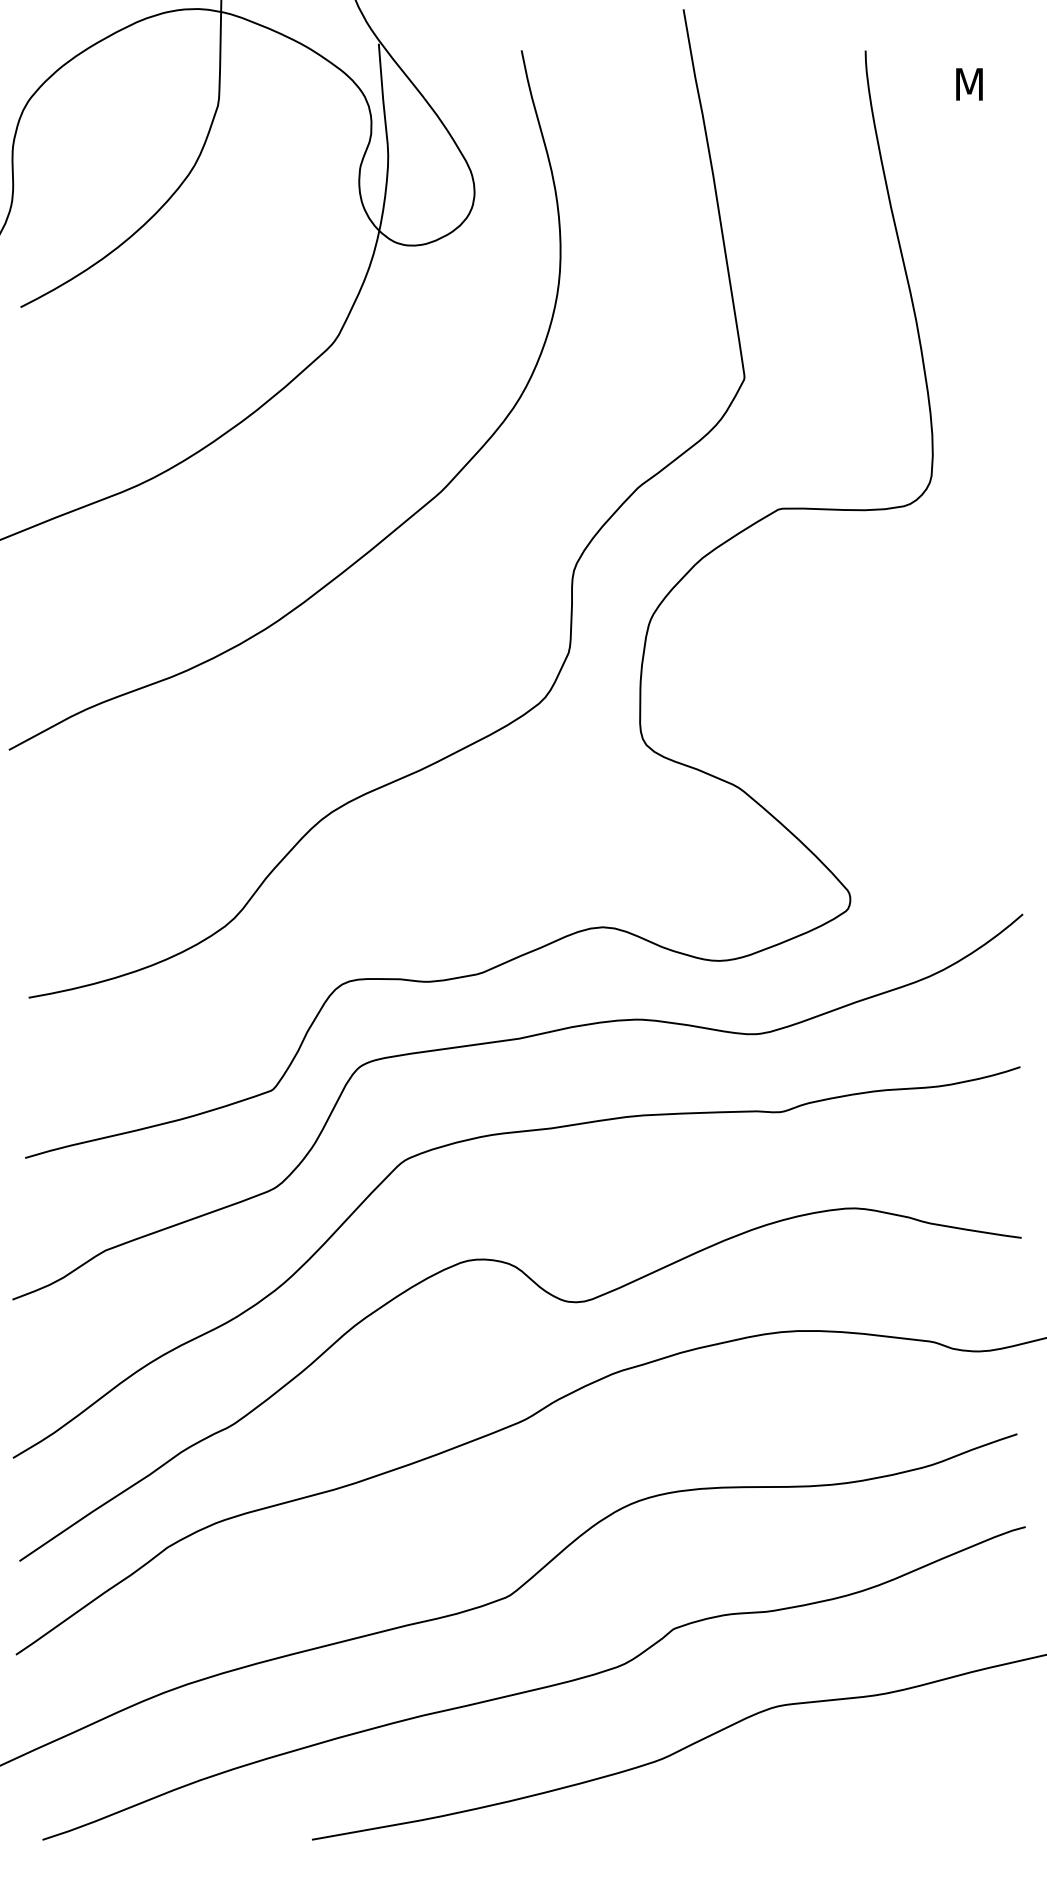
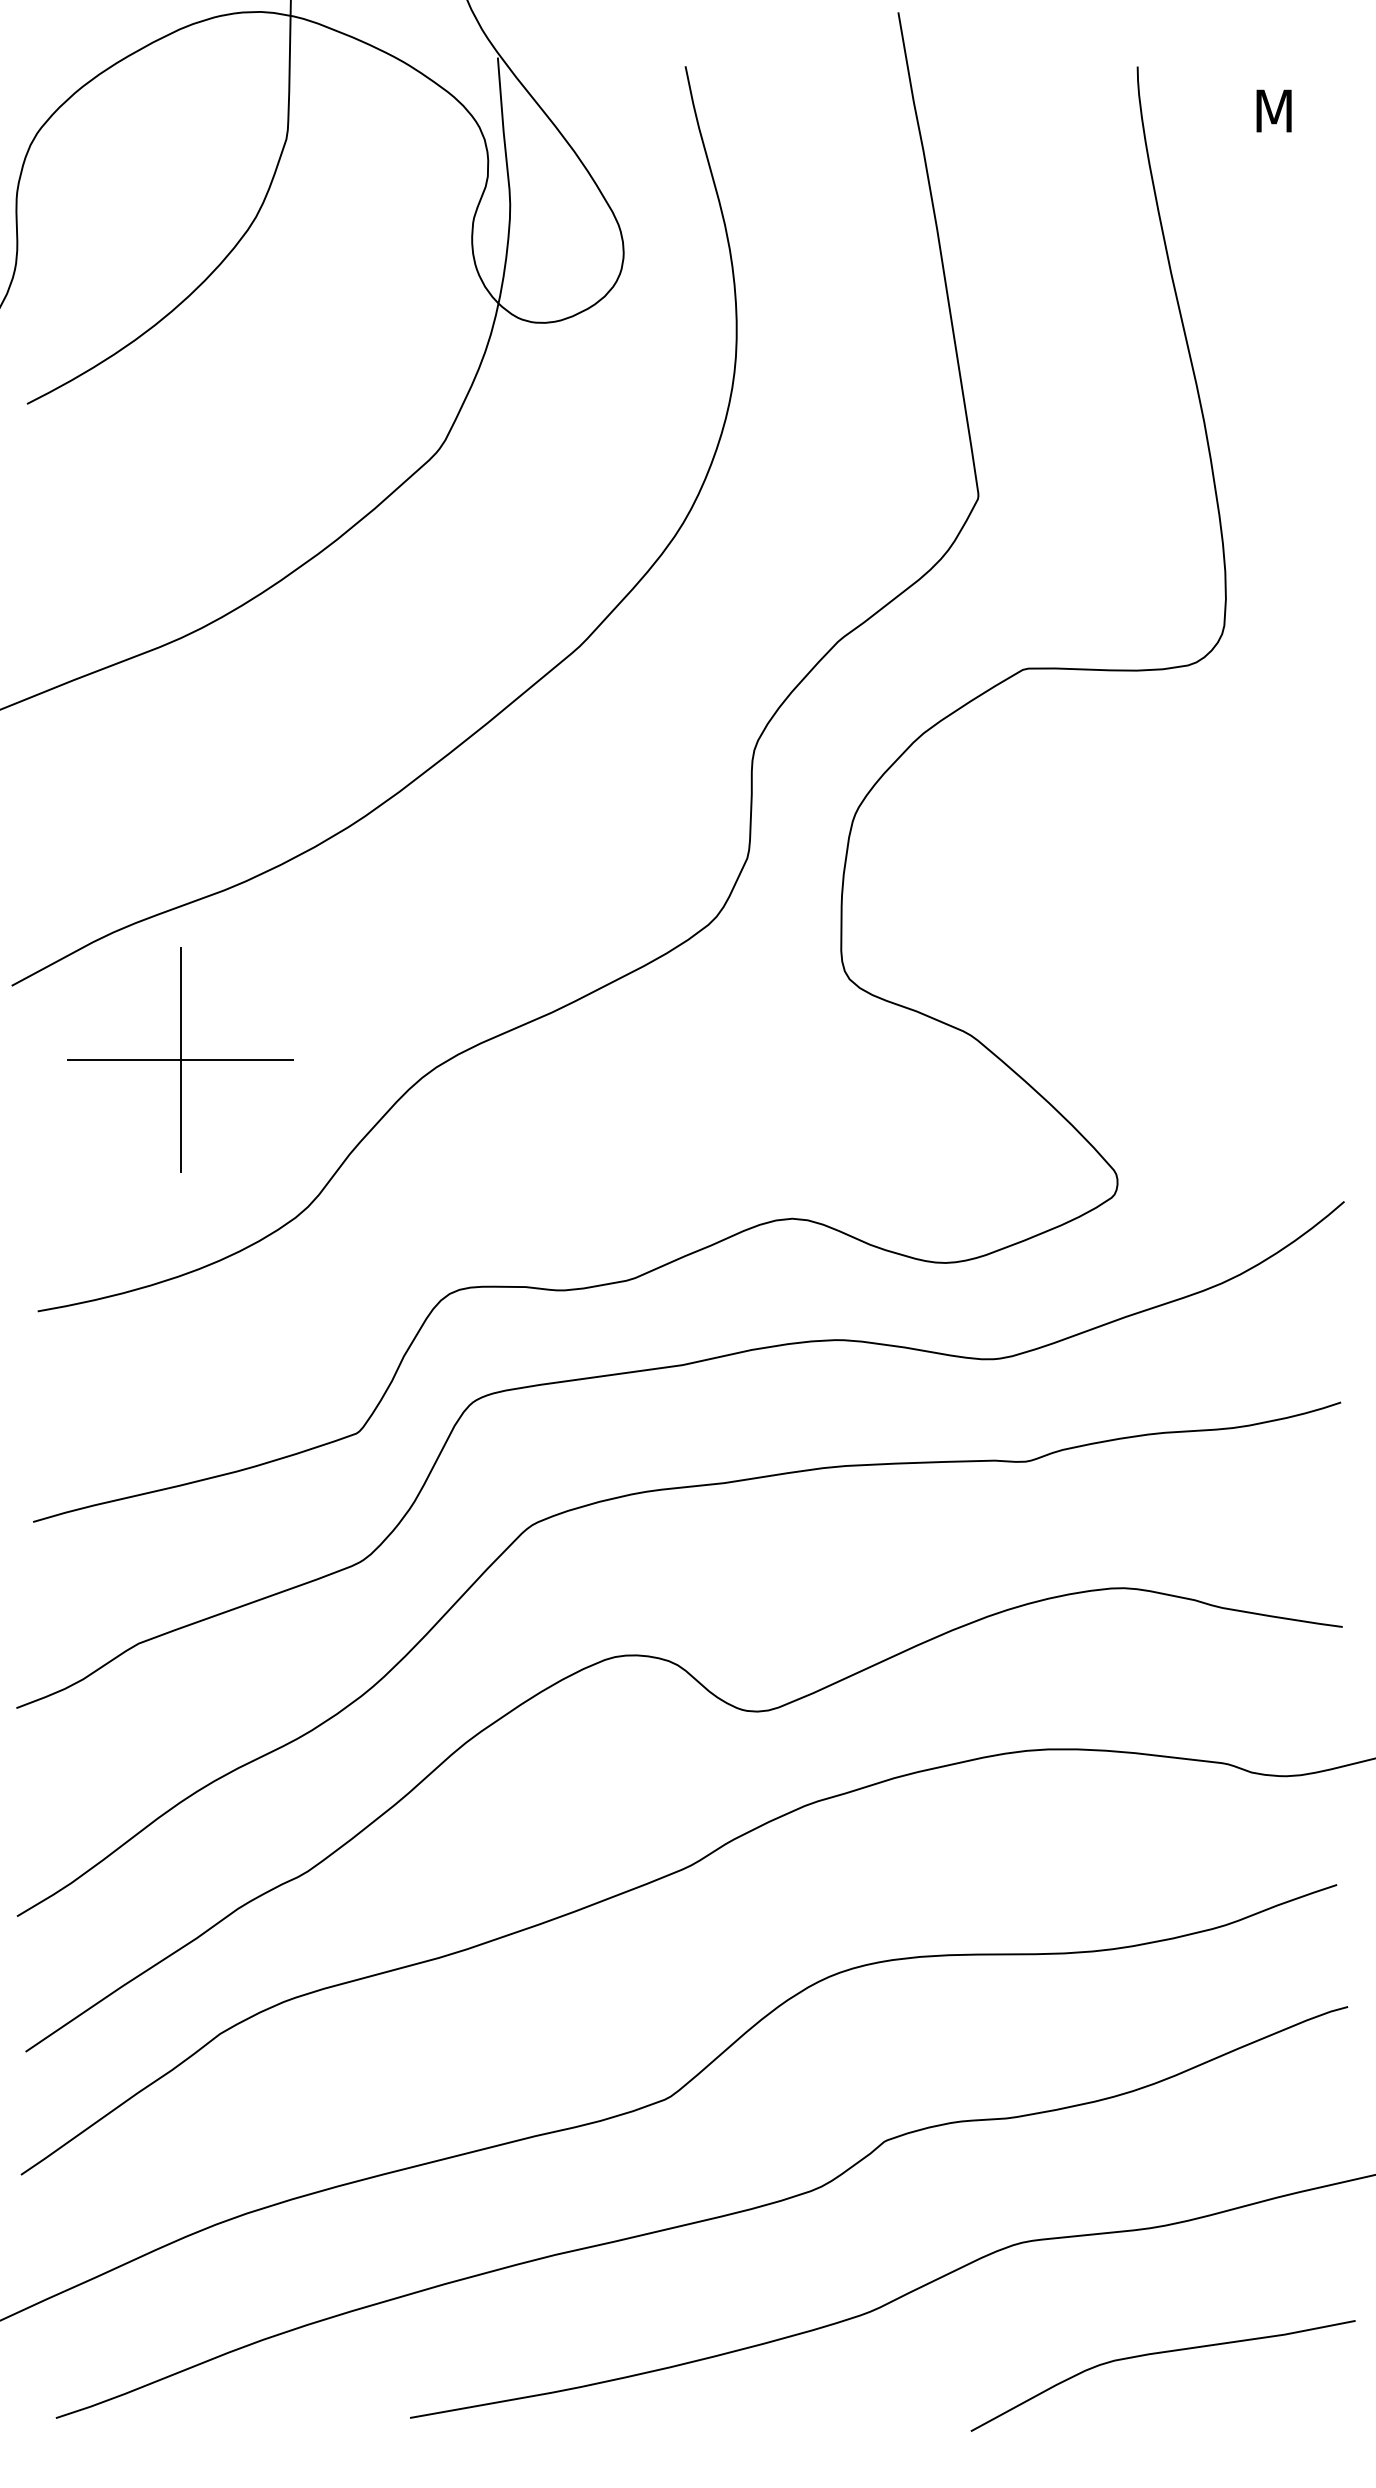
part: (137, 806) -> (180, 1059), added
curve: (879, 1791) -> (1156, 2354), added

